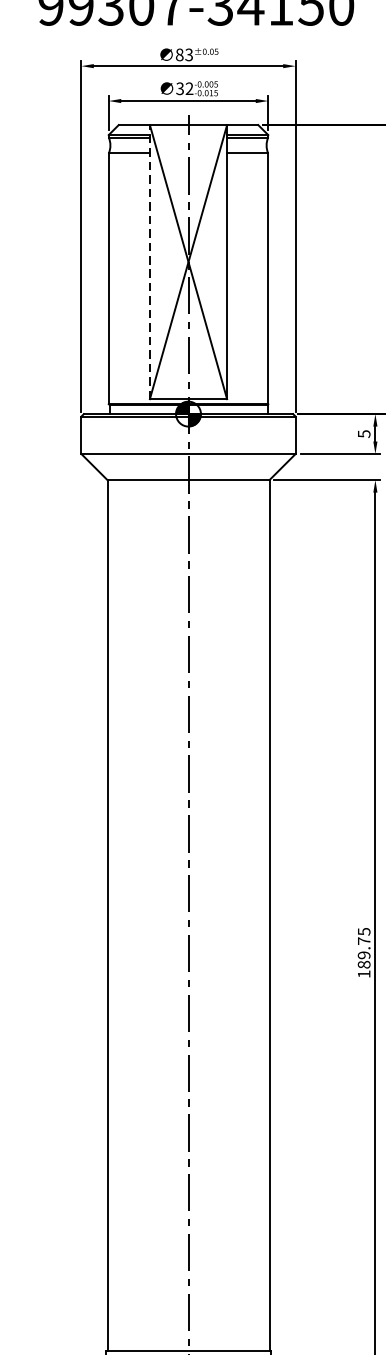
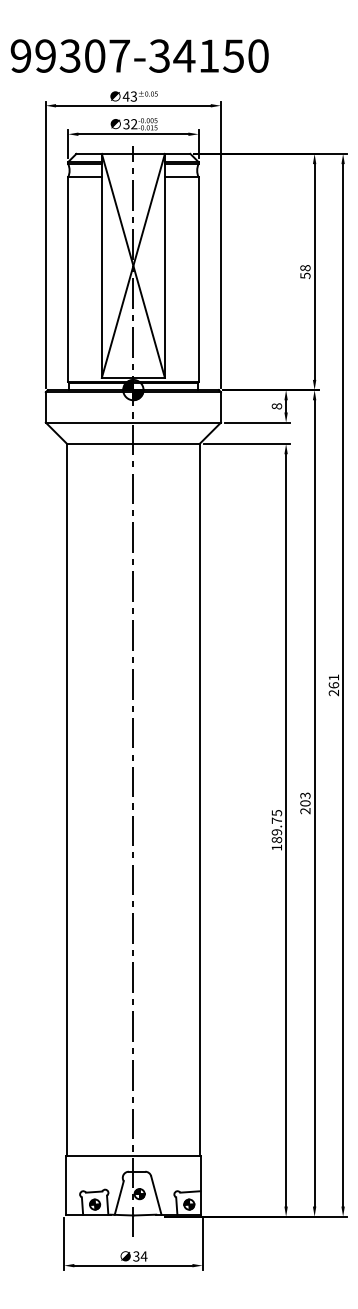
text: (178, 54) -> (125, 96), 83 -> 43
line: (149, 261) -> (101, 265), dashed -> solid
text: (363, 434) -> (276, 406), 5 -> 8

